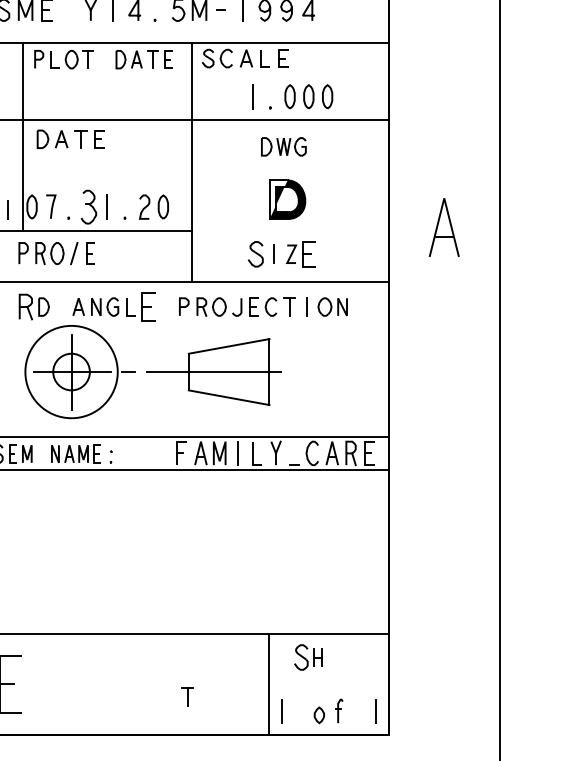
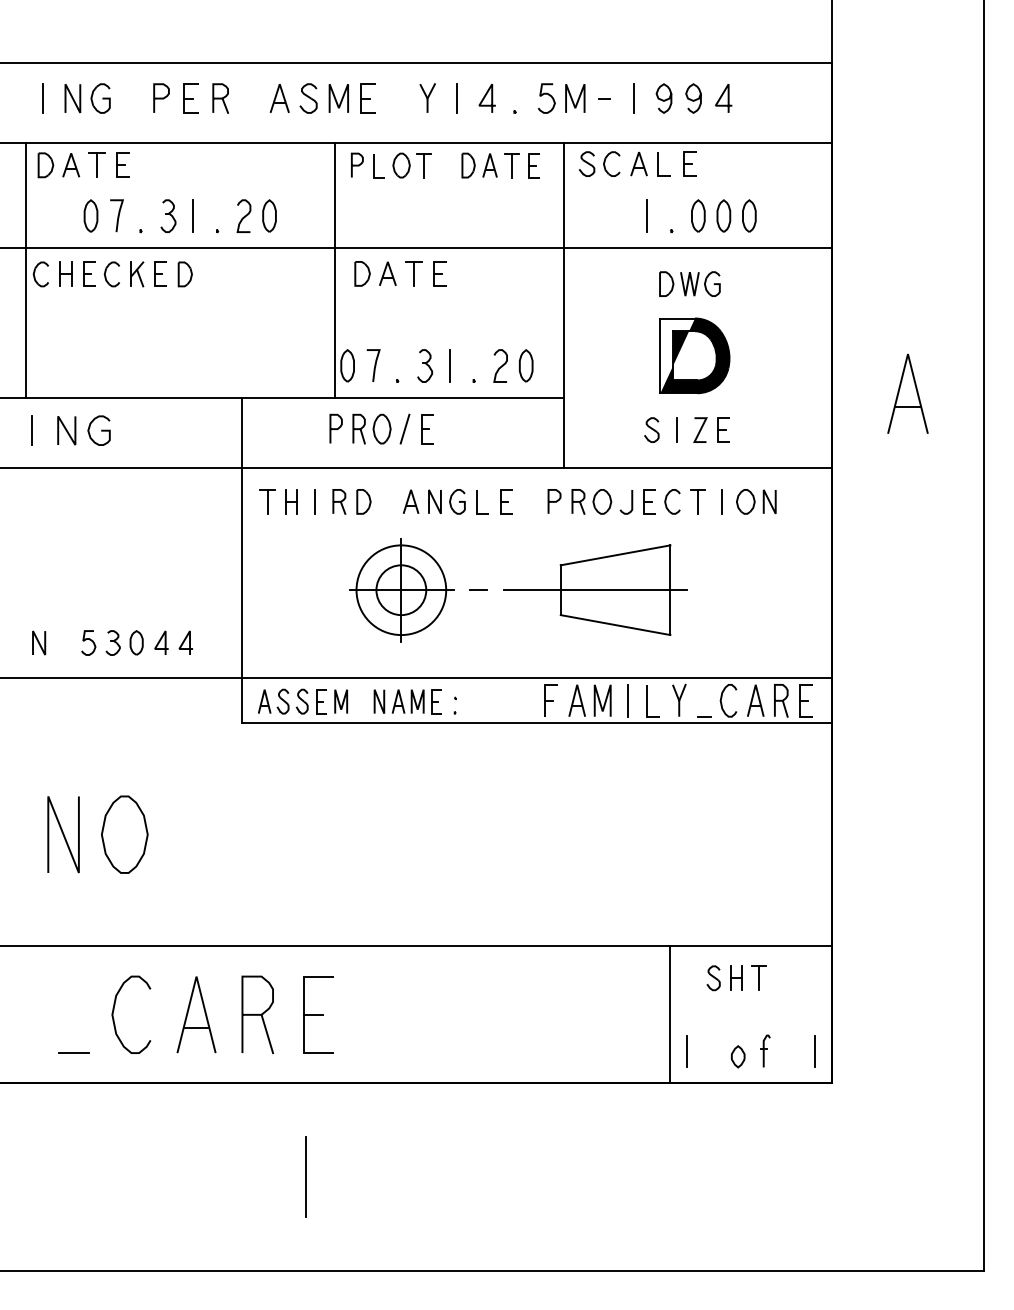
part: (287, 199) -> (694, 355), size x1.43
part: (89, 206) -> (425, 365), size x0.71
line: (7, 209) -> (314, 501), moved
part: (255, 253) -> (651, 429), size x0.71
part: (308, 253) -> (723, 429), size x0.71
part: (26, 306) -> (339, 501), size x0.71
part: (148, 306) -> (506, 501), size x0.62
circle: (71, 372) -> (401, 590), size x0.71
part: (301, 657) -> (713, 978), size x0.71
part: (187, 696) -> (758, 977), moved

